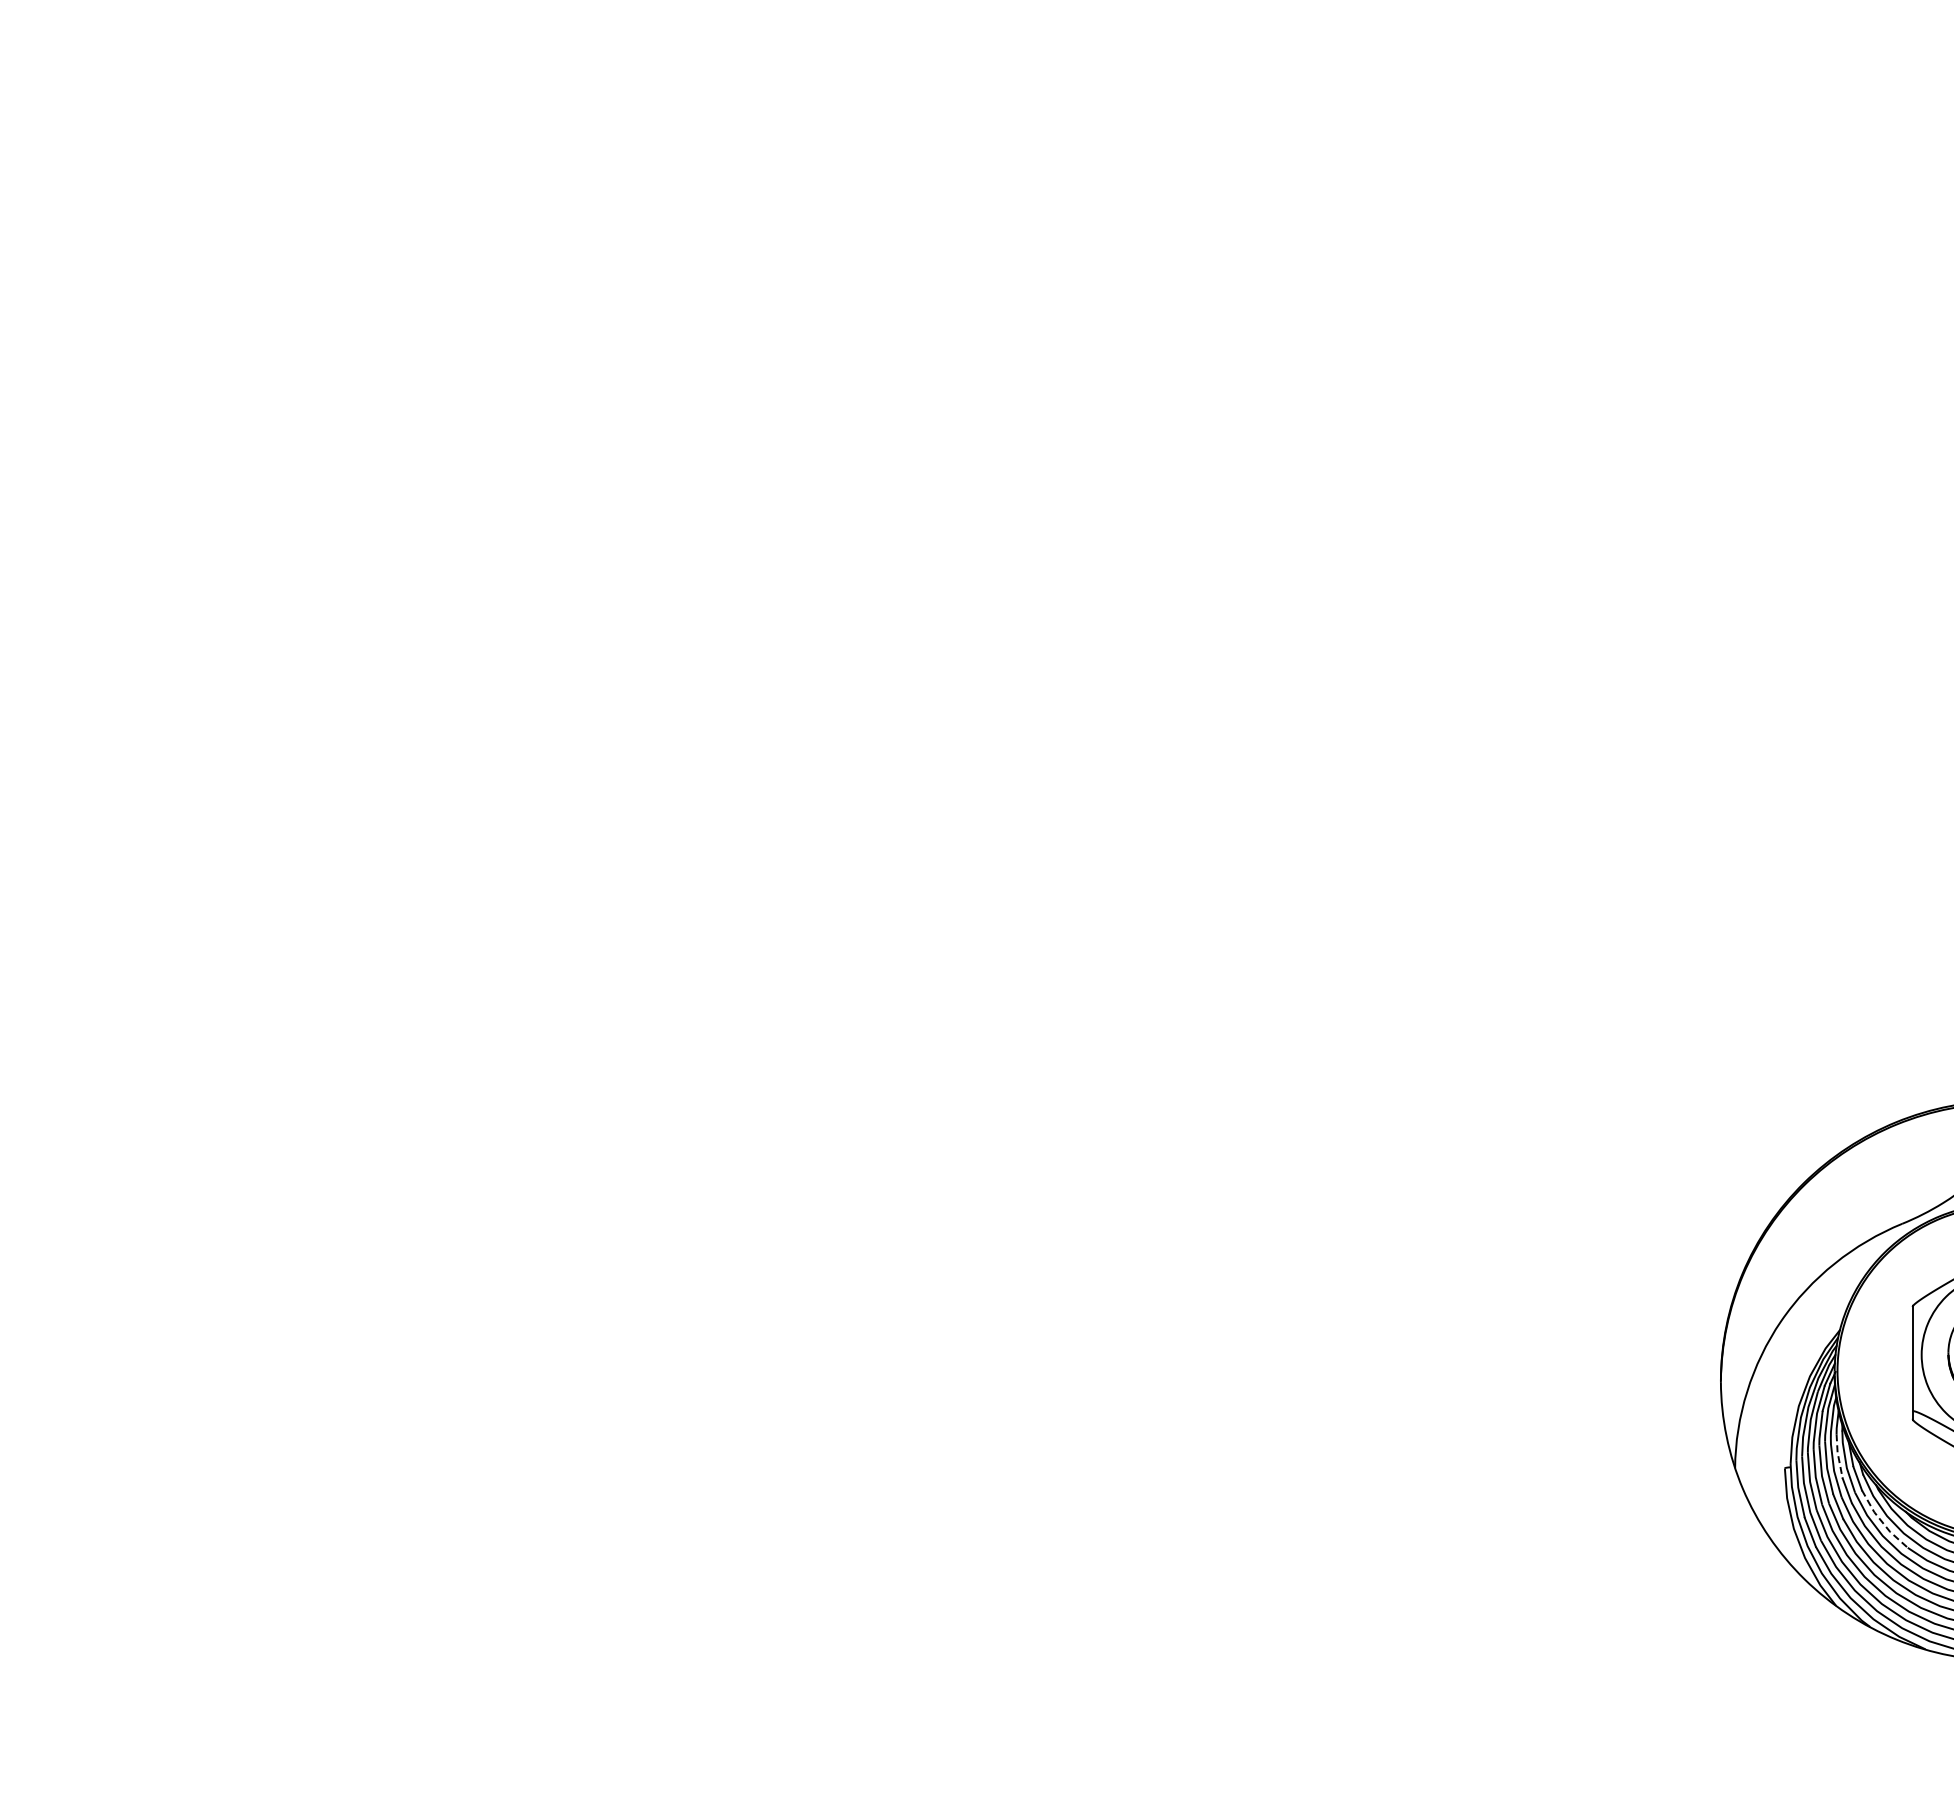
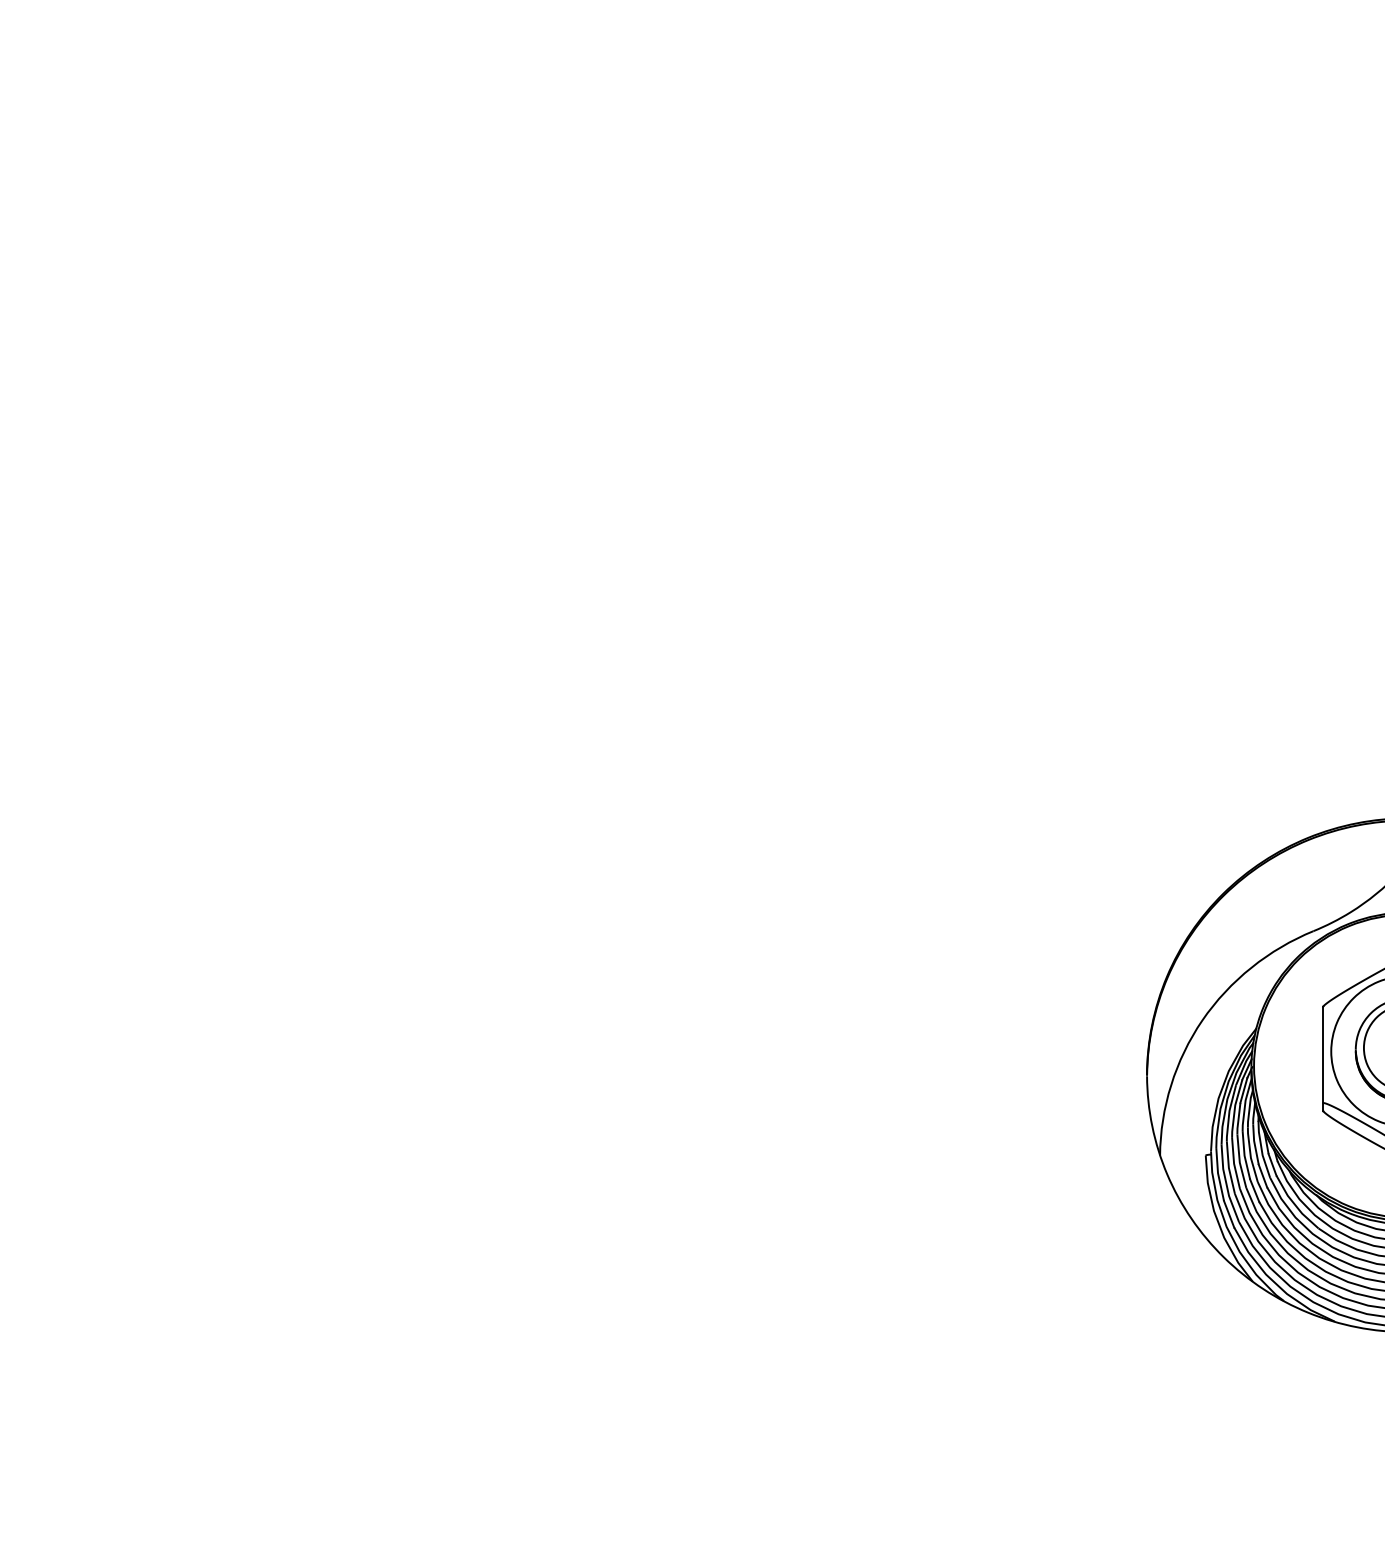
line: (1838, 1456) -> (1254, 1144), dashed -> solid
line: (1881, 1521) -> (1294, 1204), dashed -> solid

